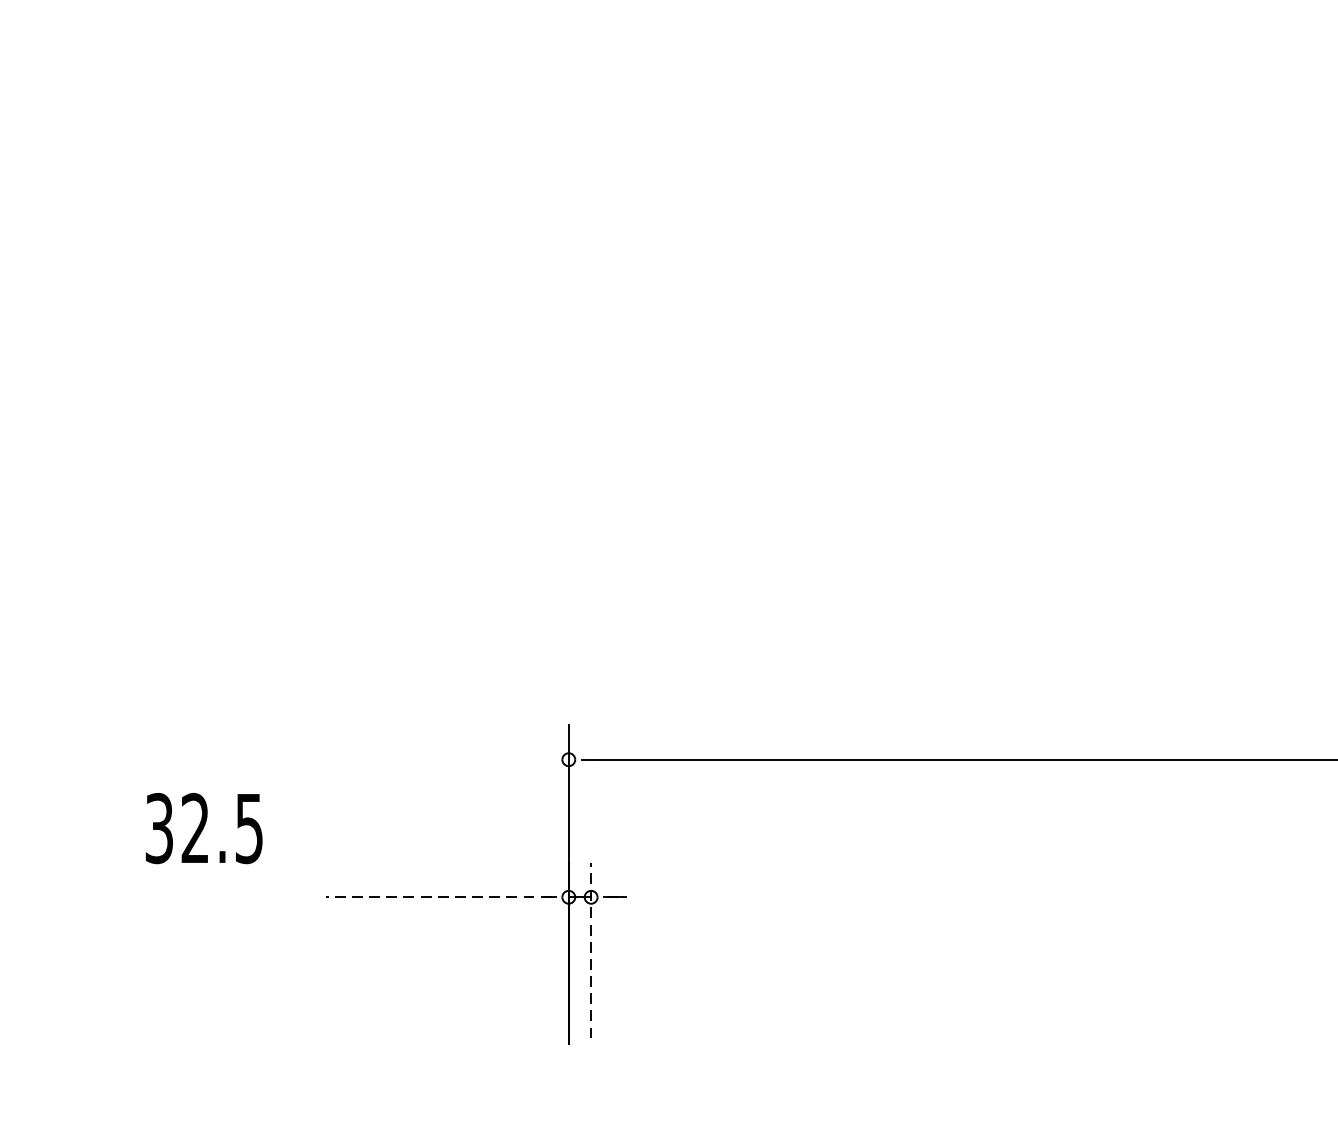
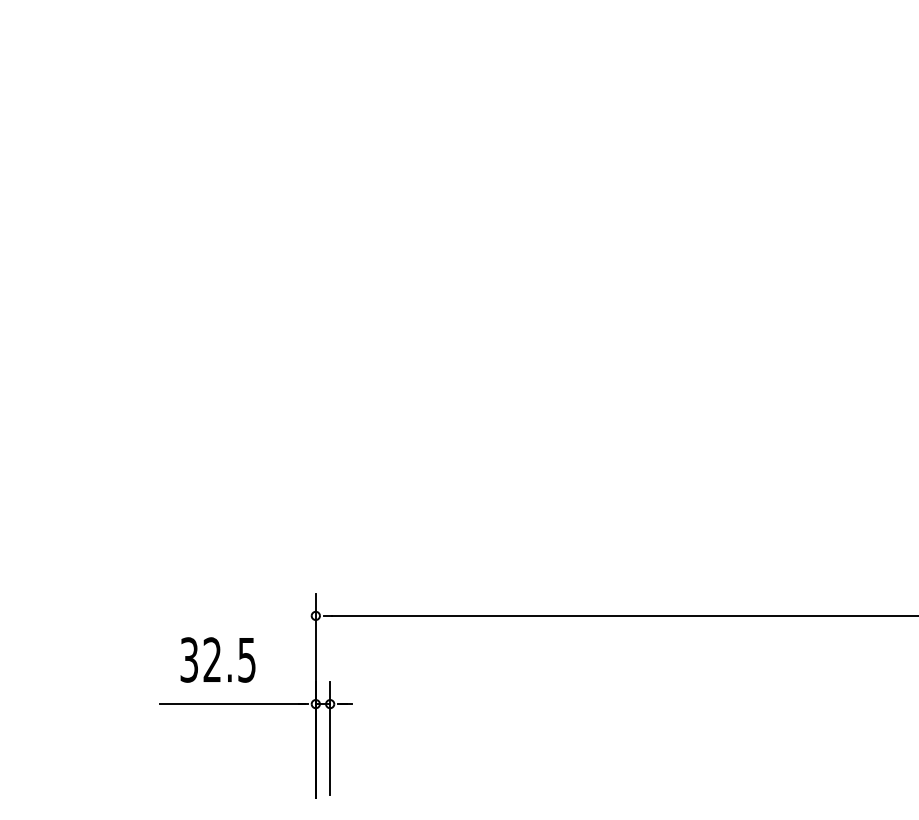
text: (203, 827) -> (217, 659), moved
line: (437, 897) -> (231, 704), dashed -> solid
line: (591, 949) -> (330, 737), dashed -> solid

